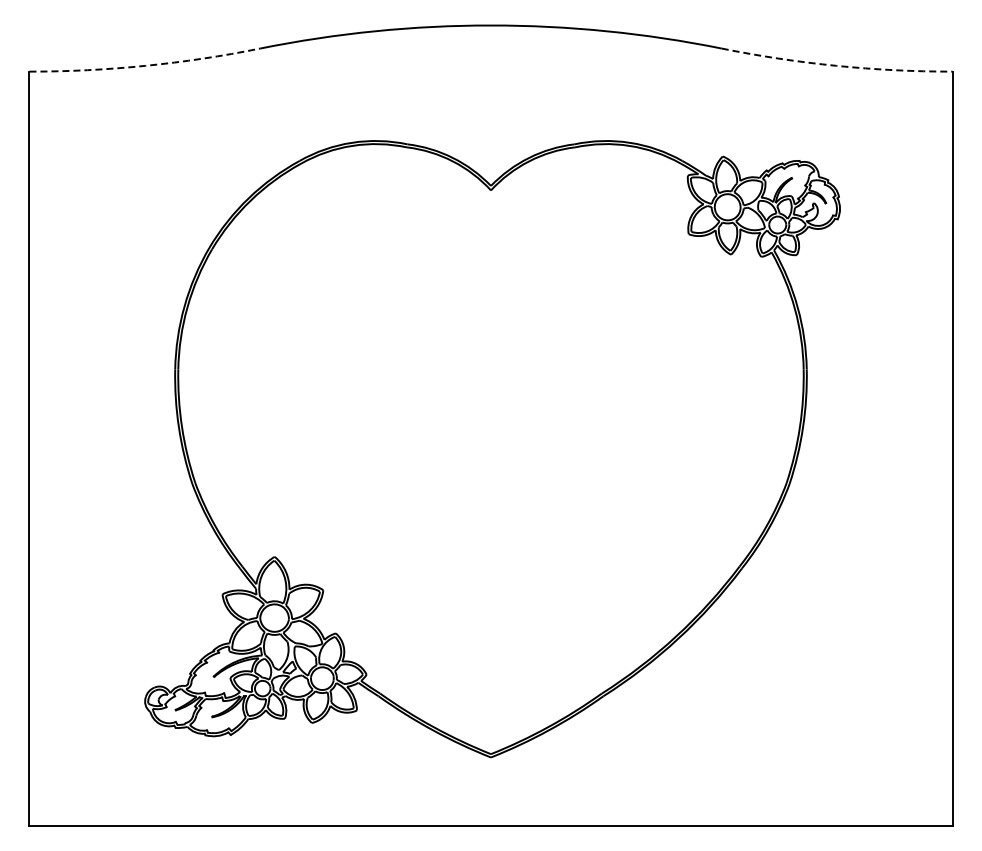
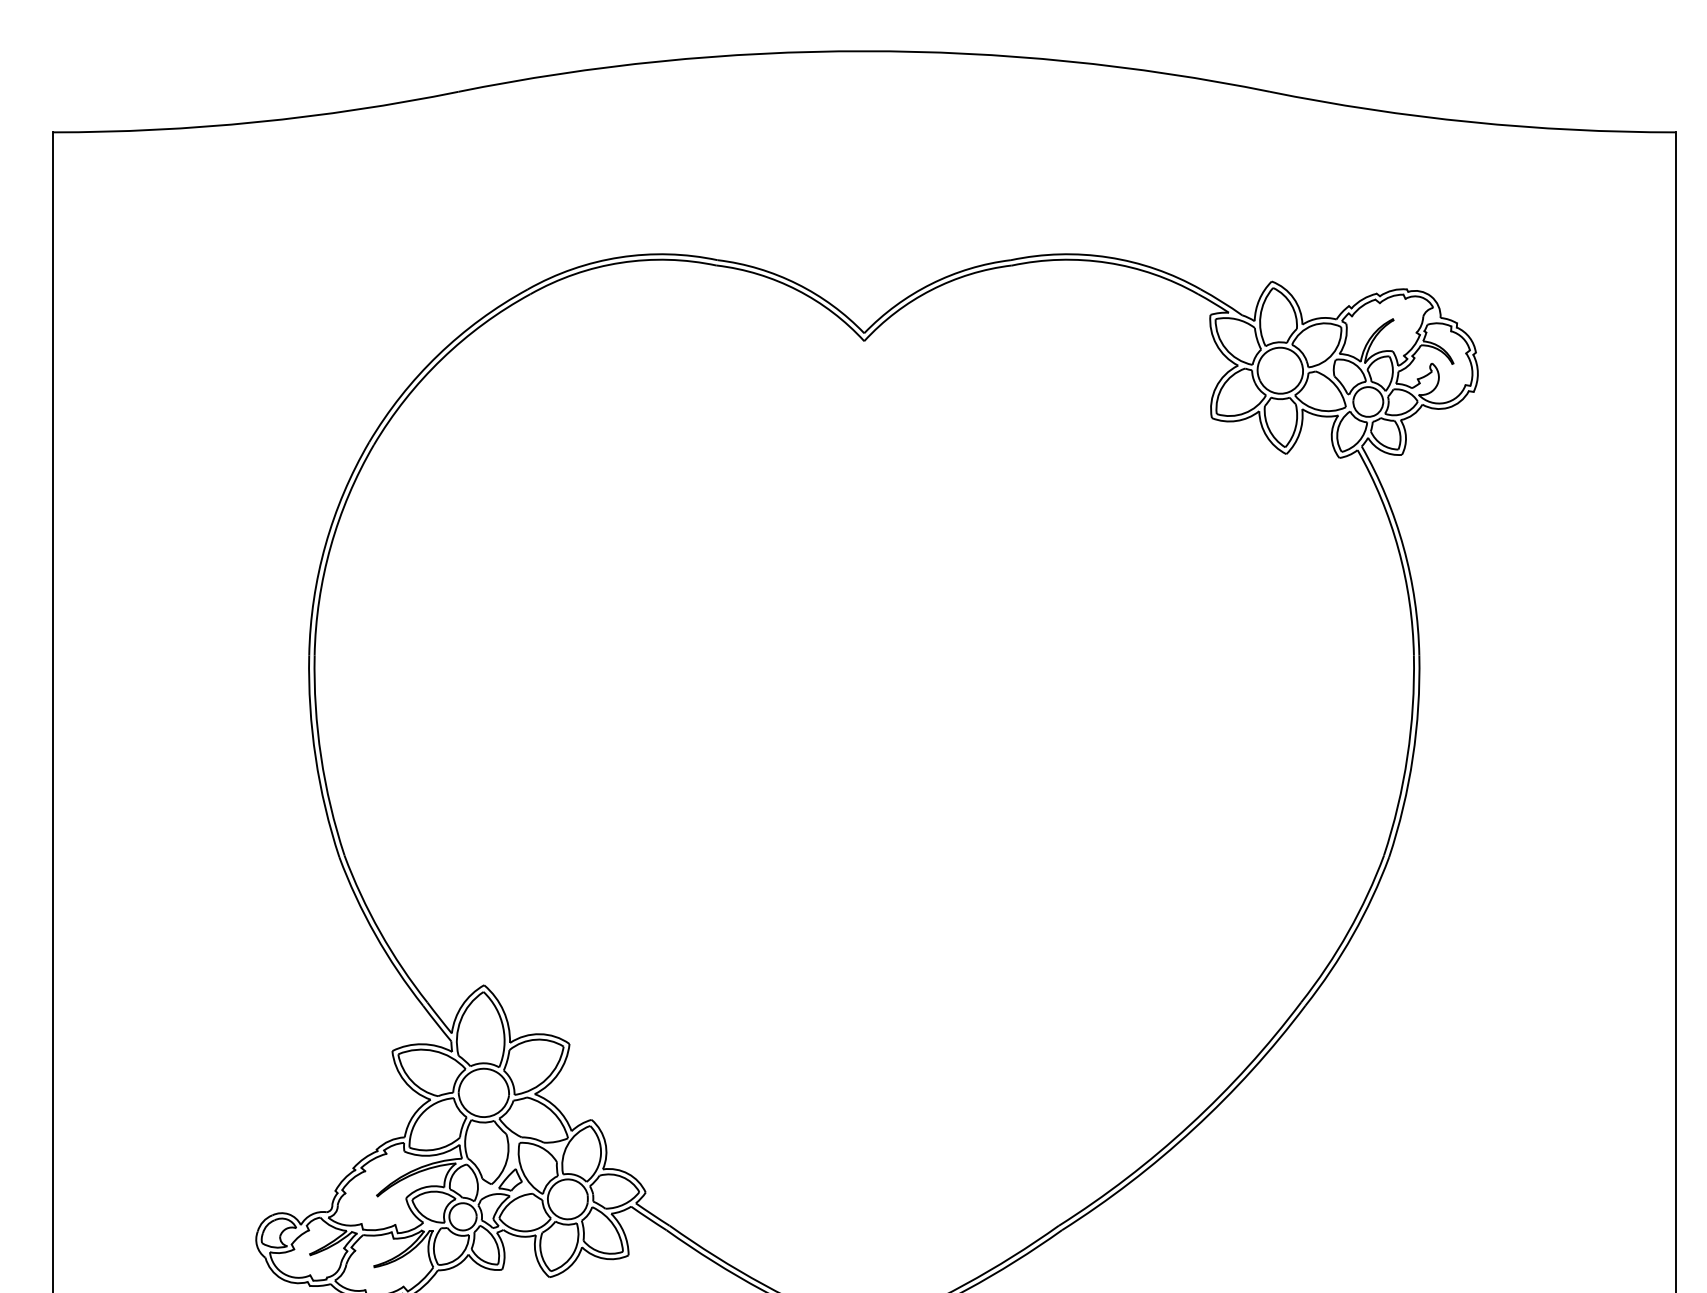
arc: (145, 65) -> (256, 121), dashed -> solid
arc: (836, 65) -> (1471, 121), dashed -> solid

